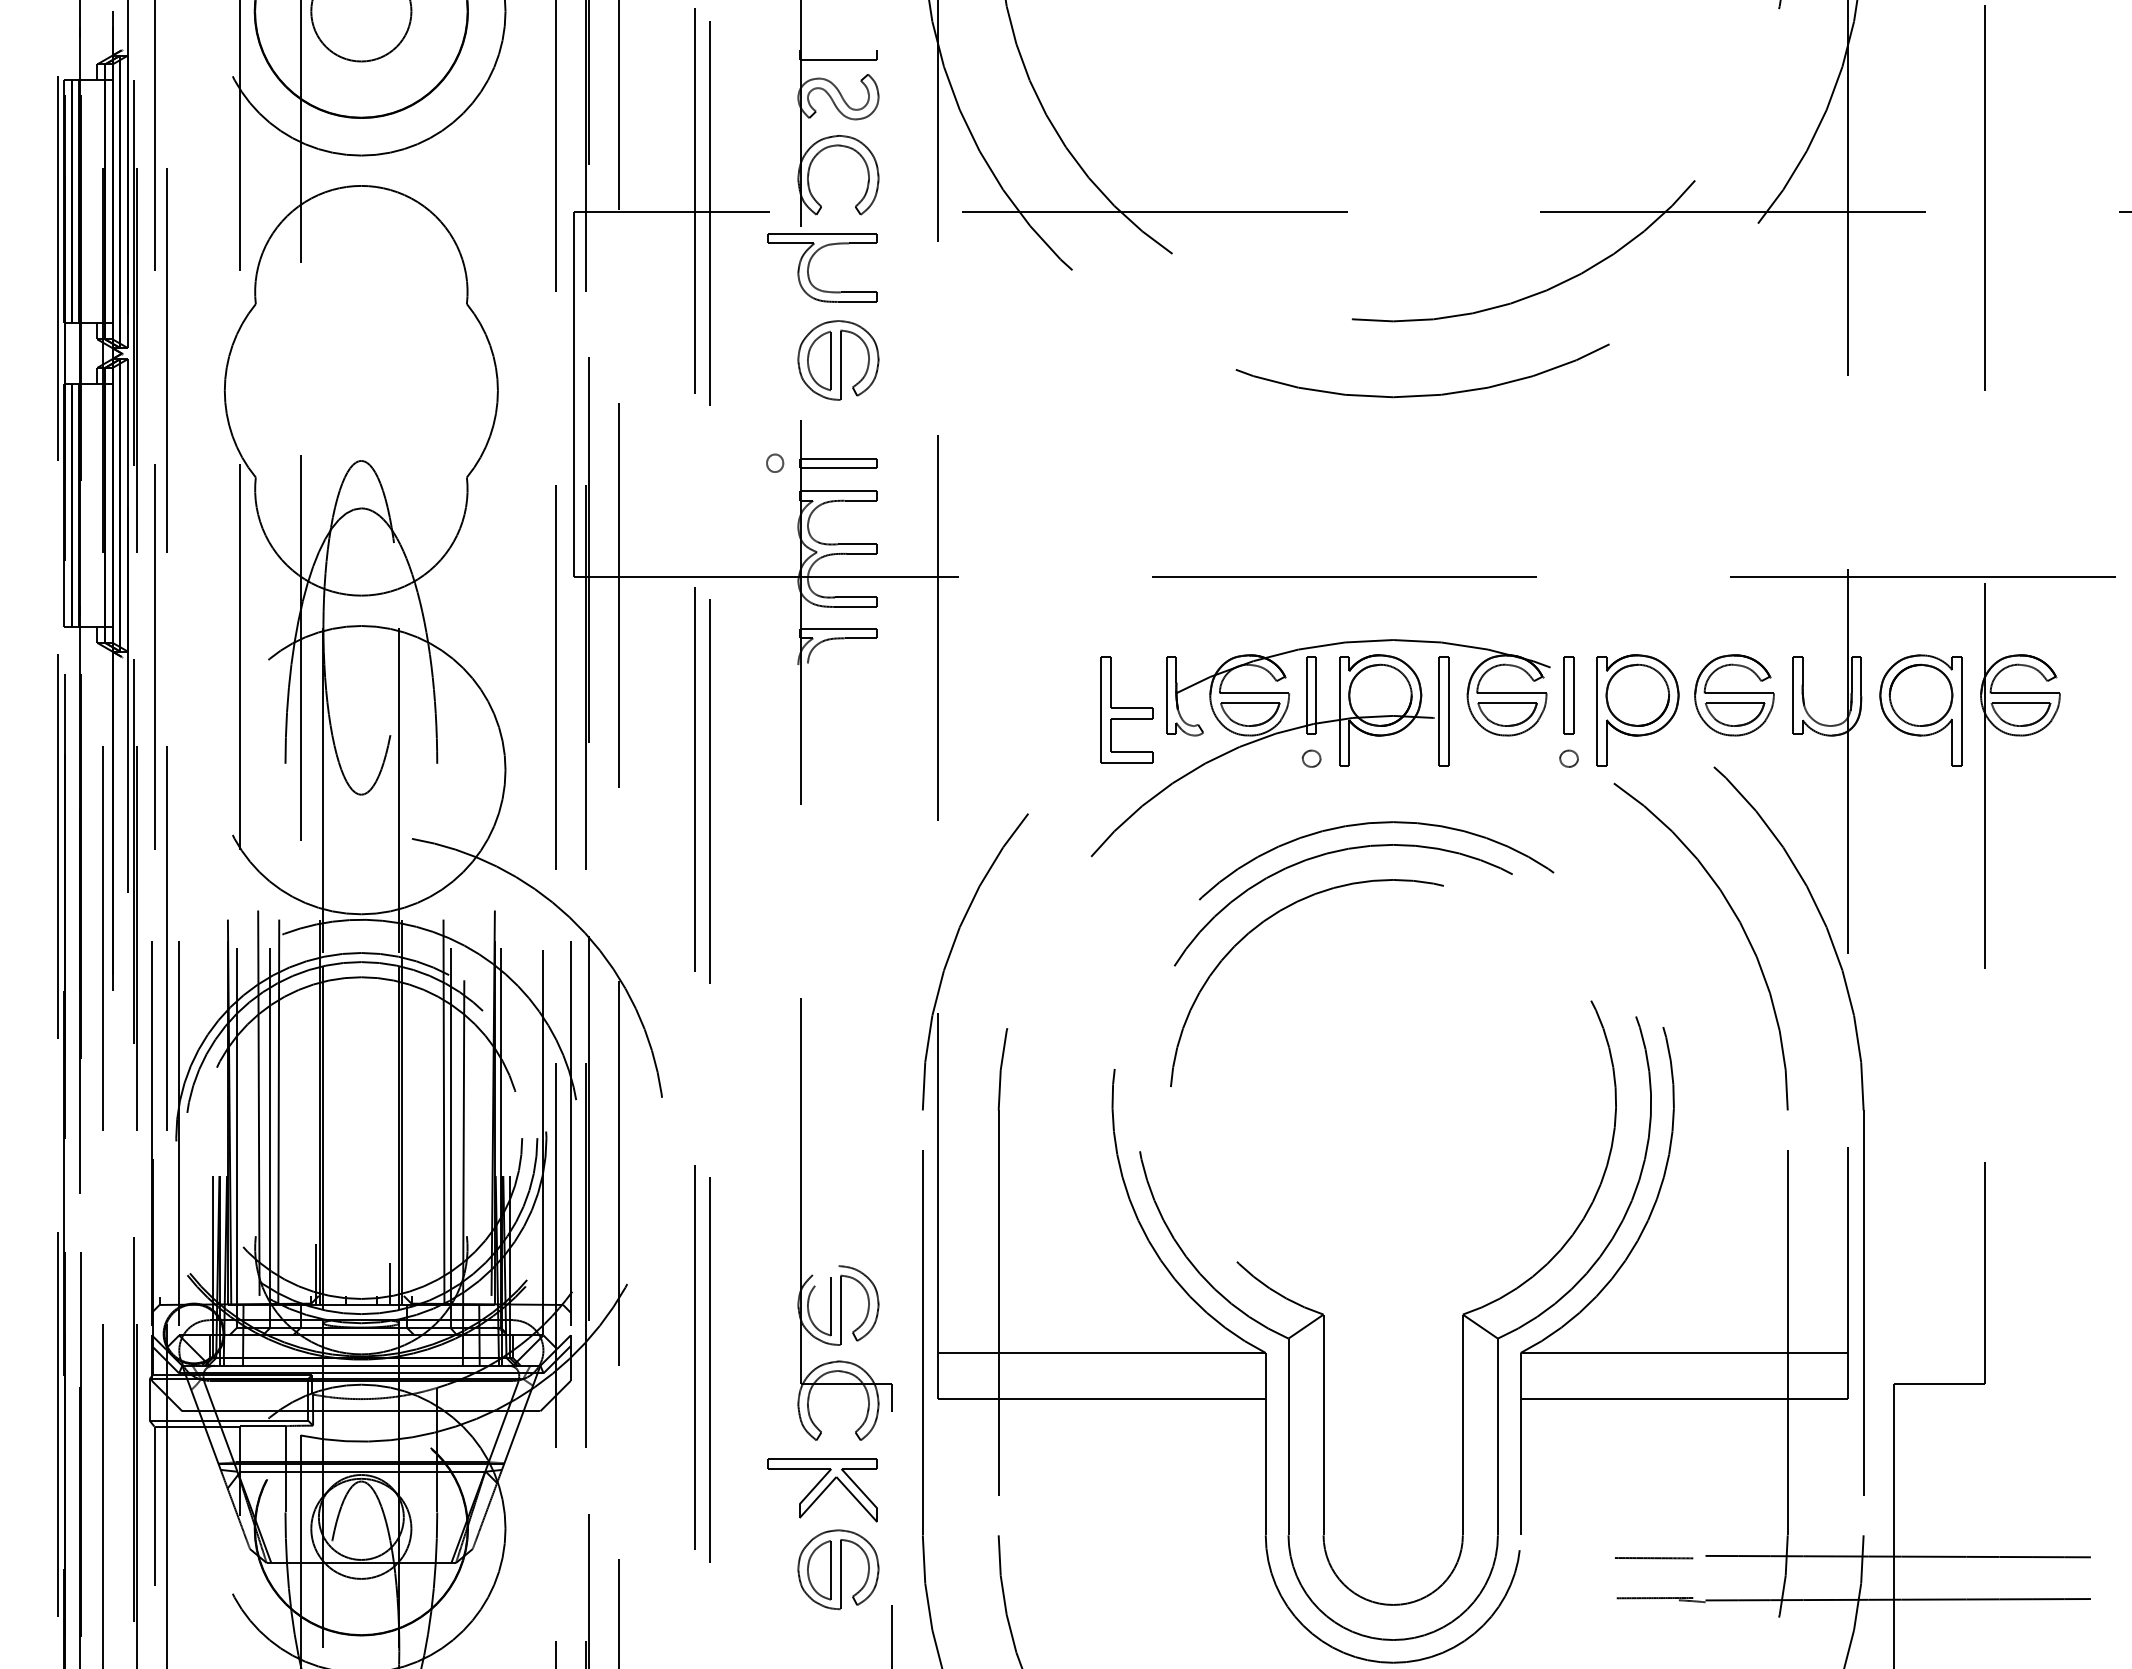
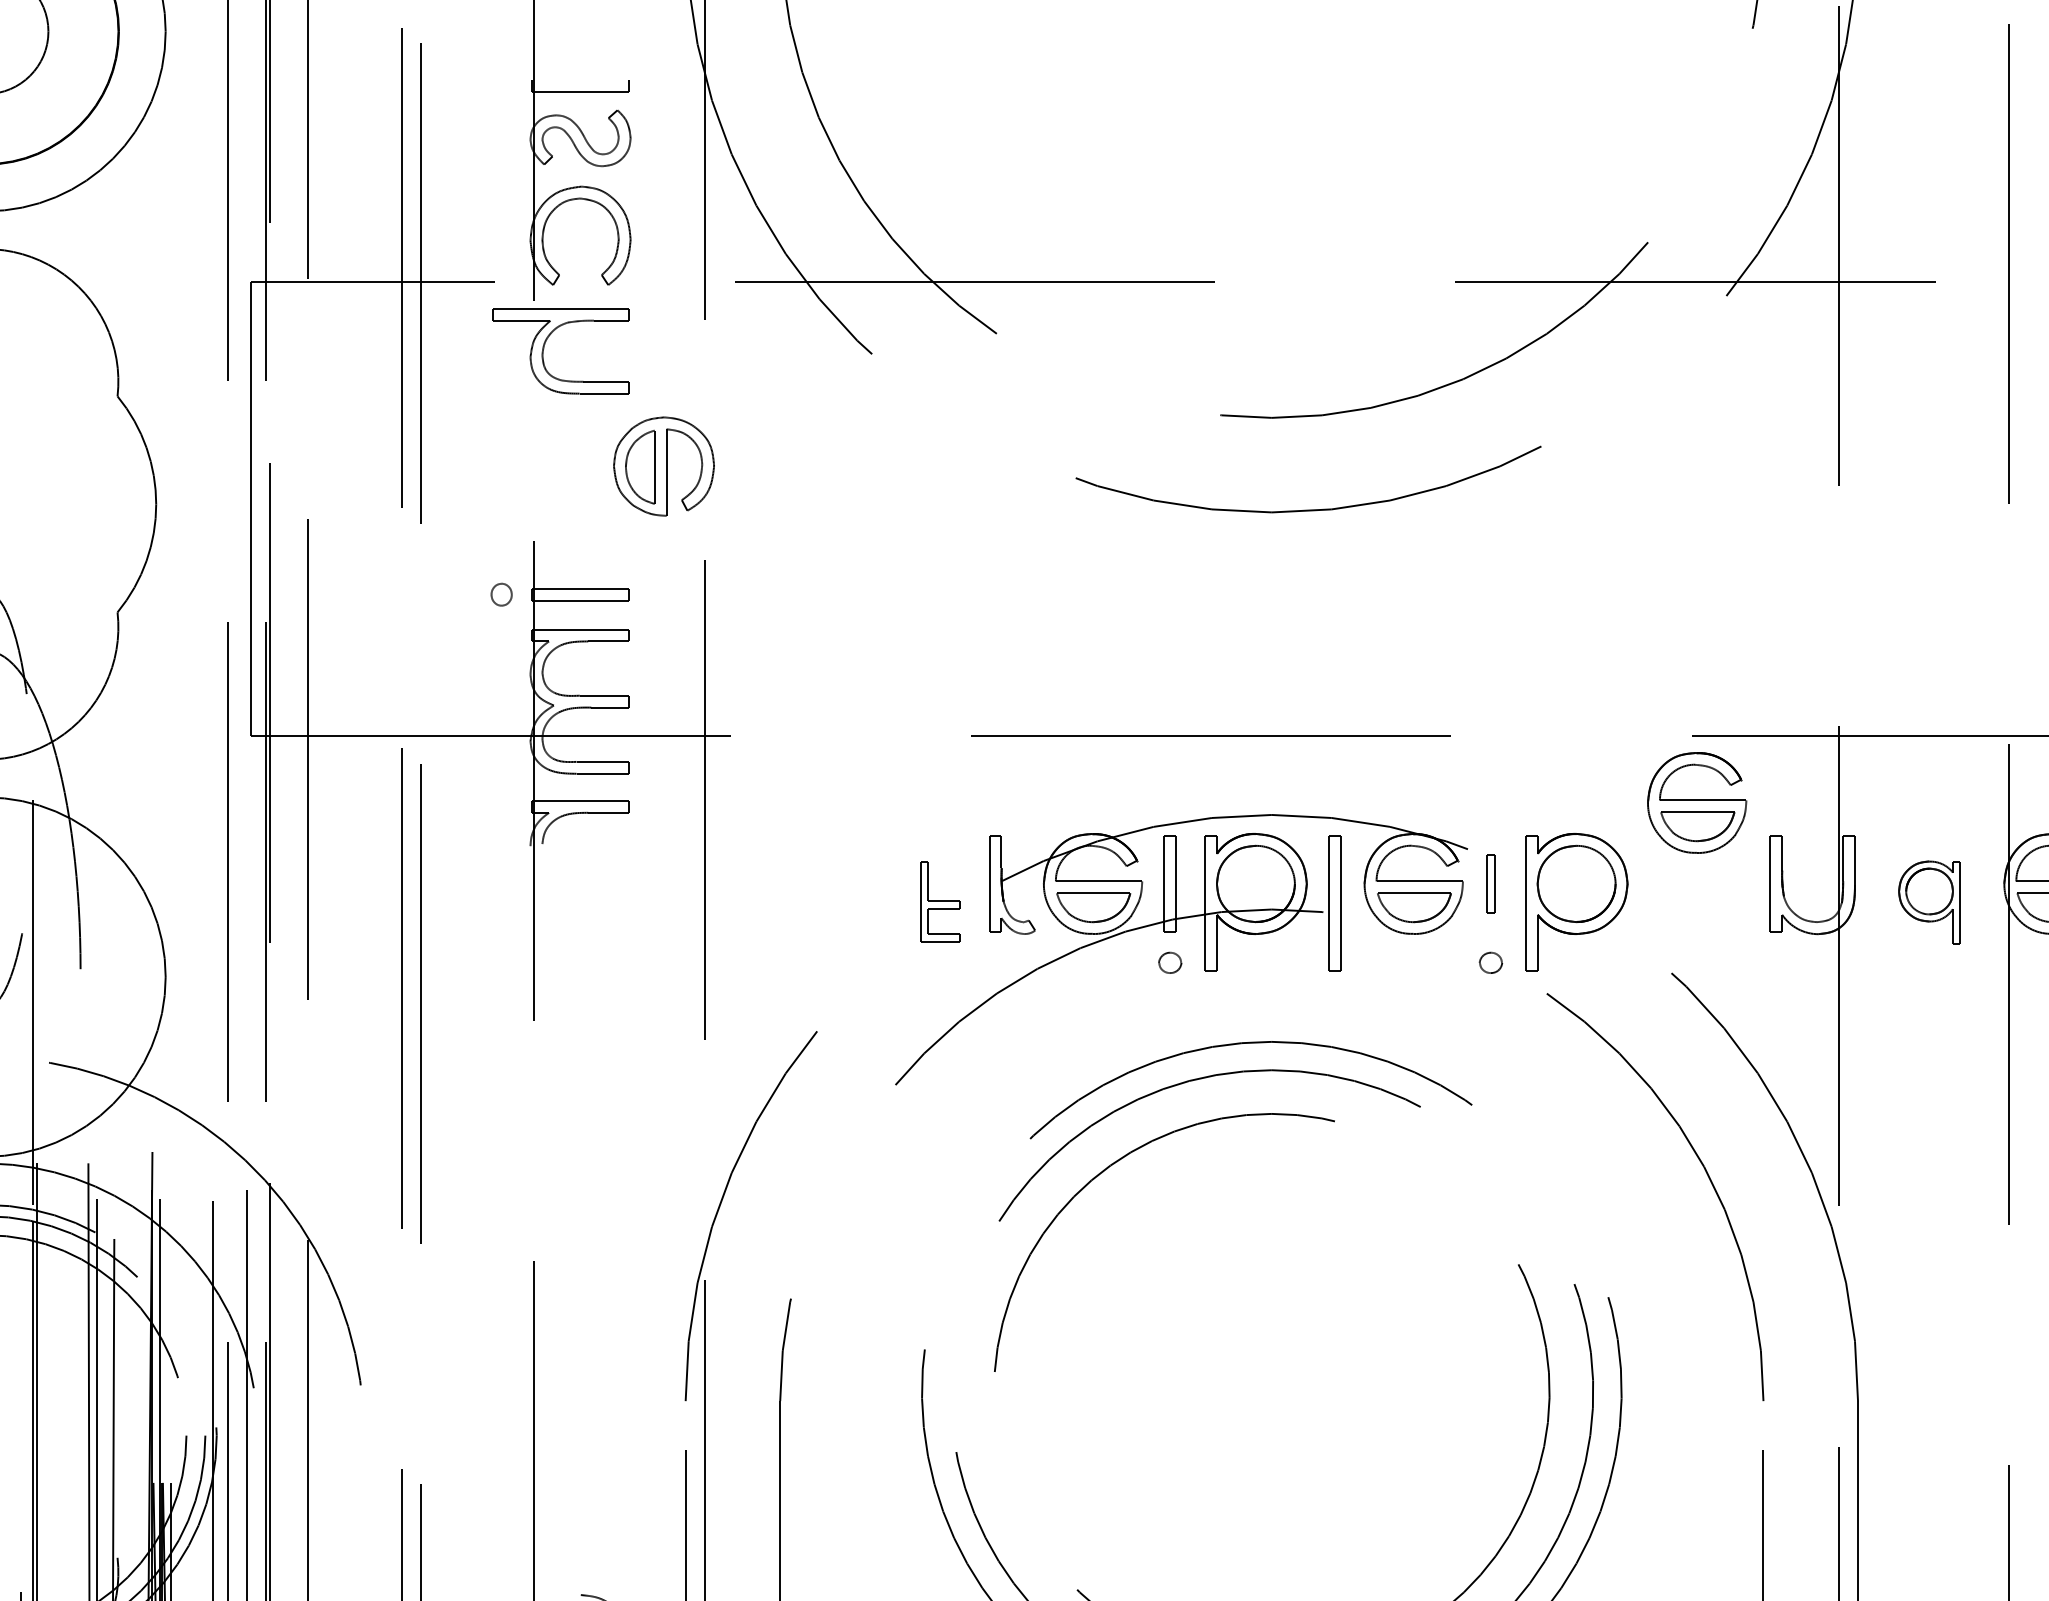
part: (838, 360) -> (664, 466), moved
part: (1568, 695) -> (1490, 884), size x0.6
part: (1734, 695) -> (1697, 803), moved
part: (1126, 709) -> (939, 901), size x0.6
part: (1920, 710) -> (1928, 902), size x0.6

